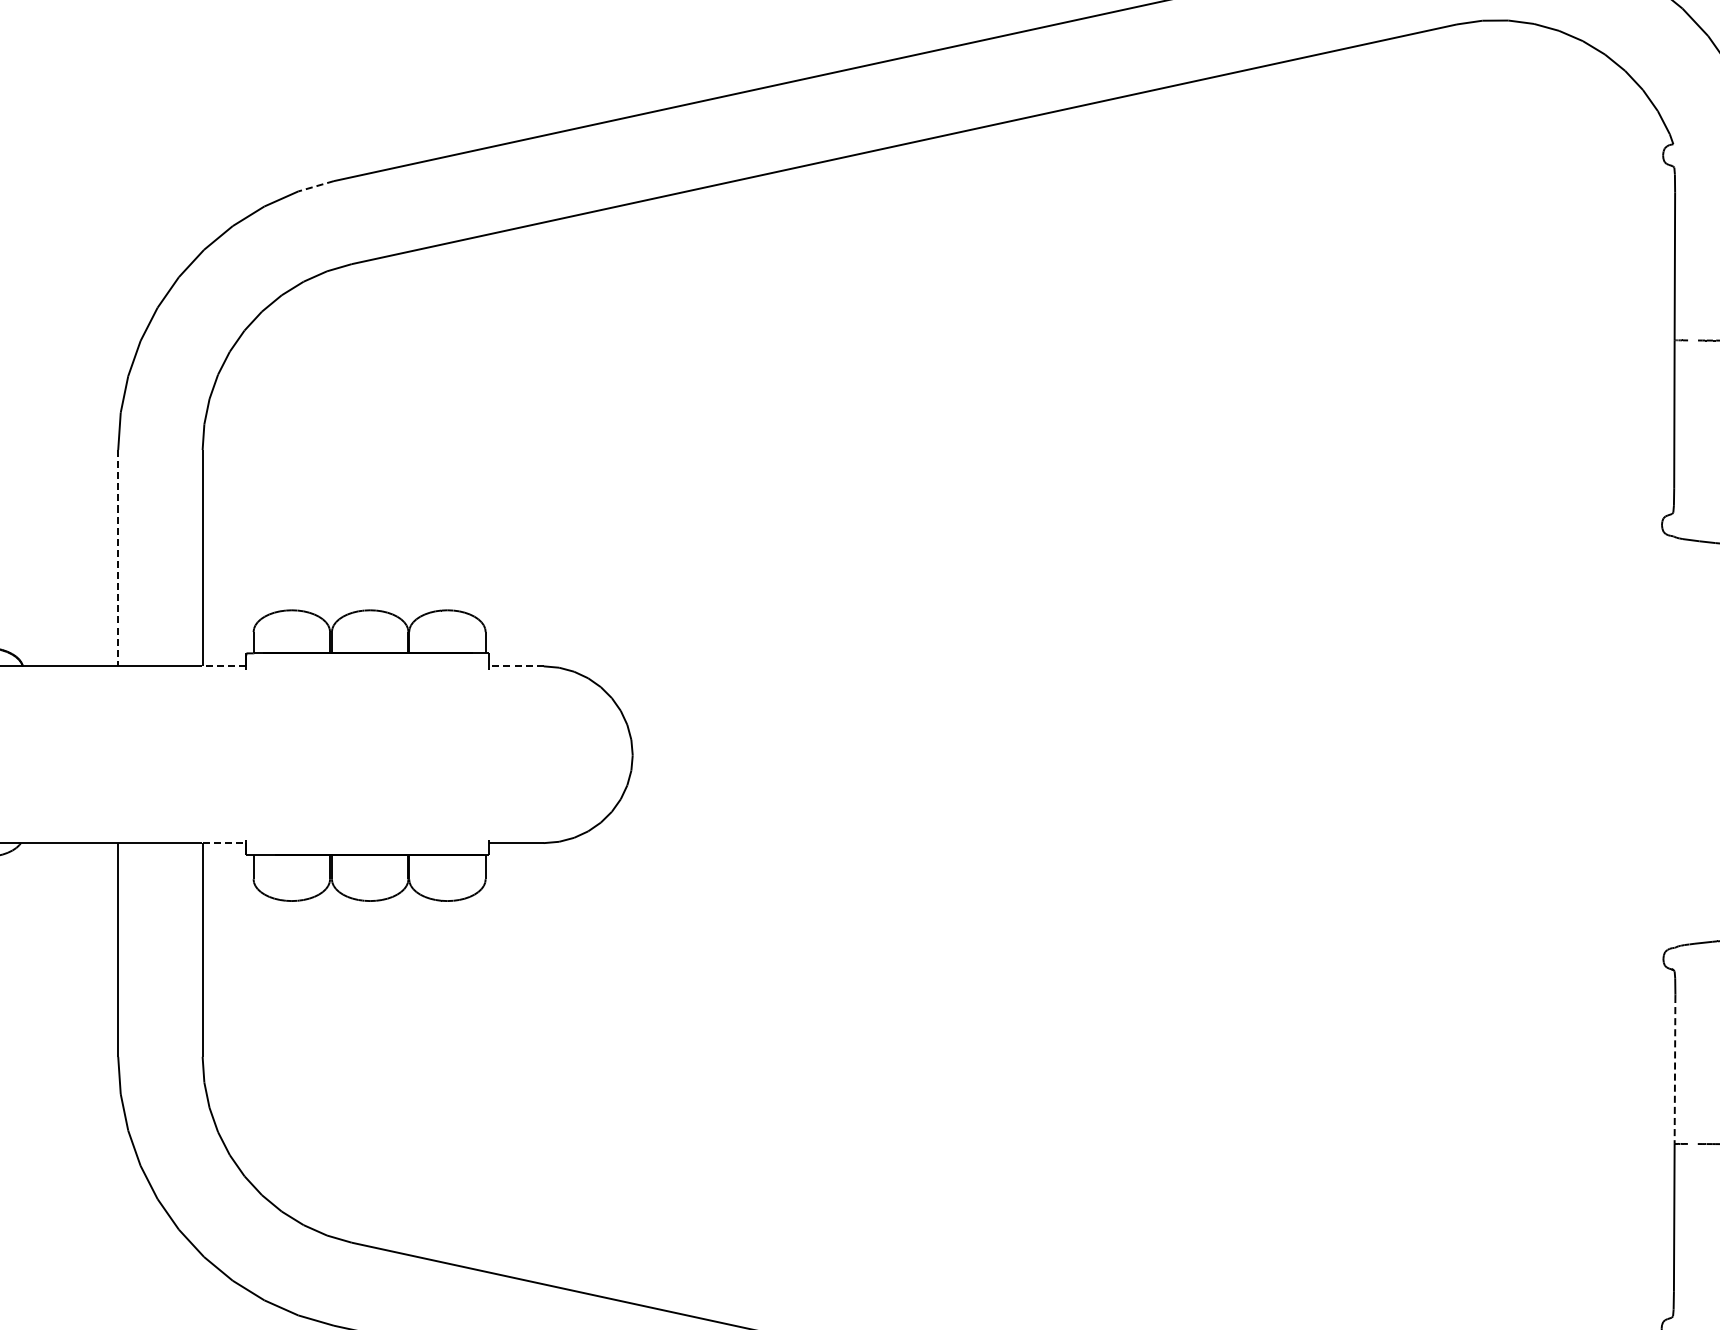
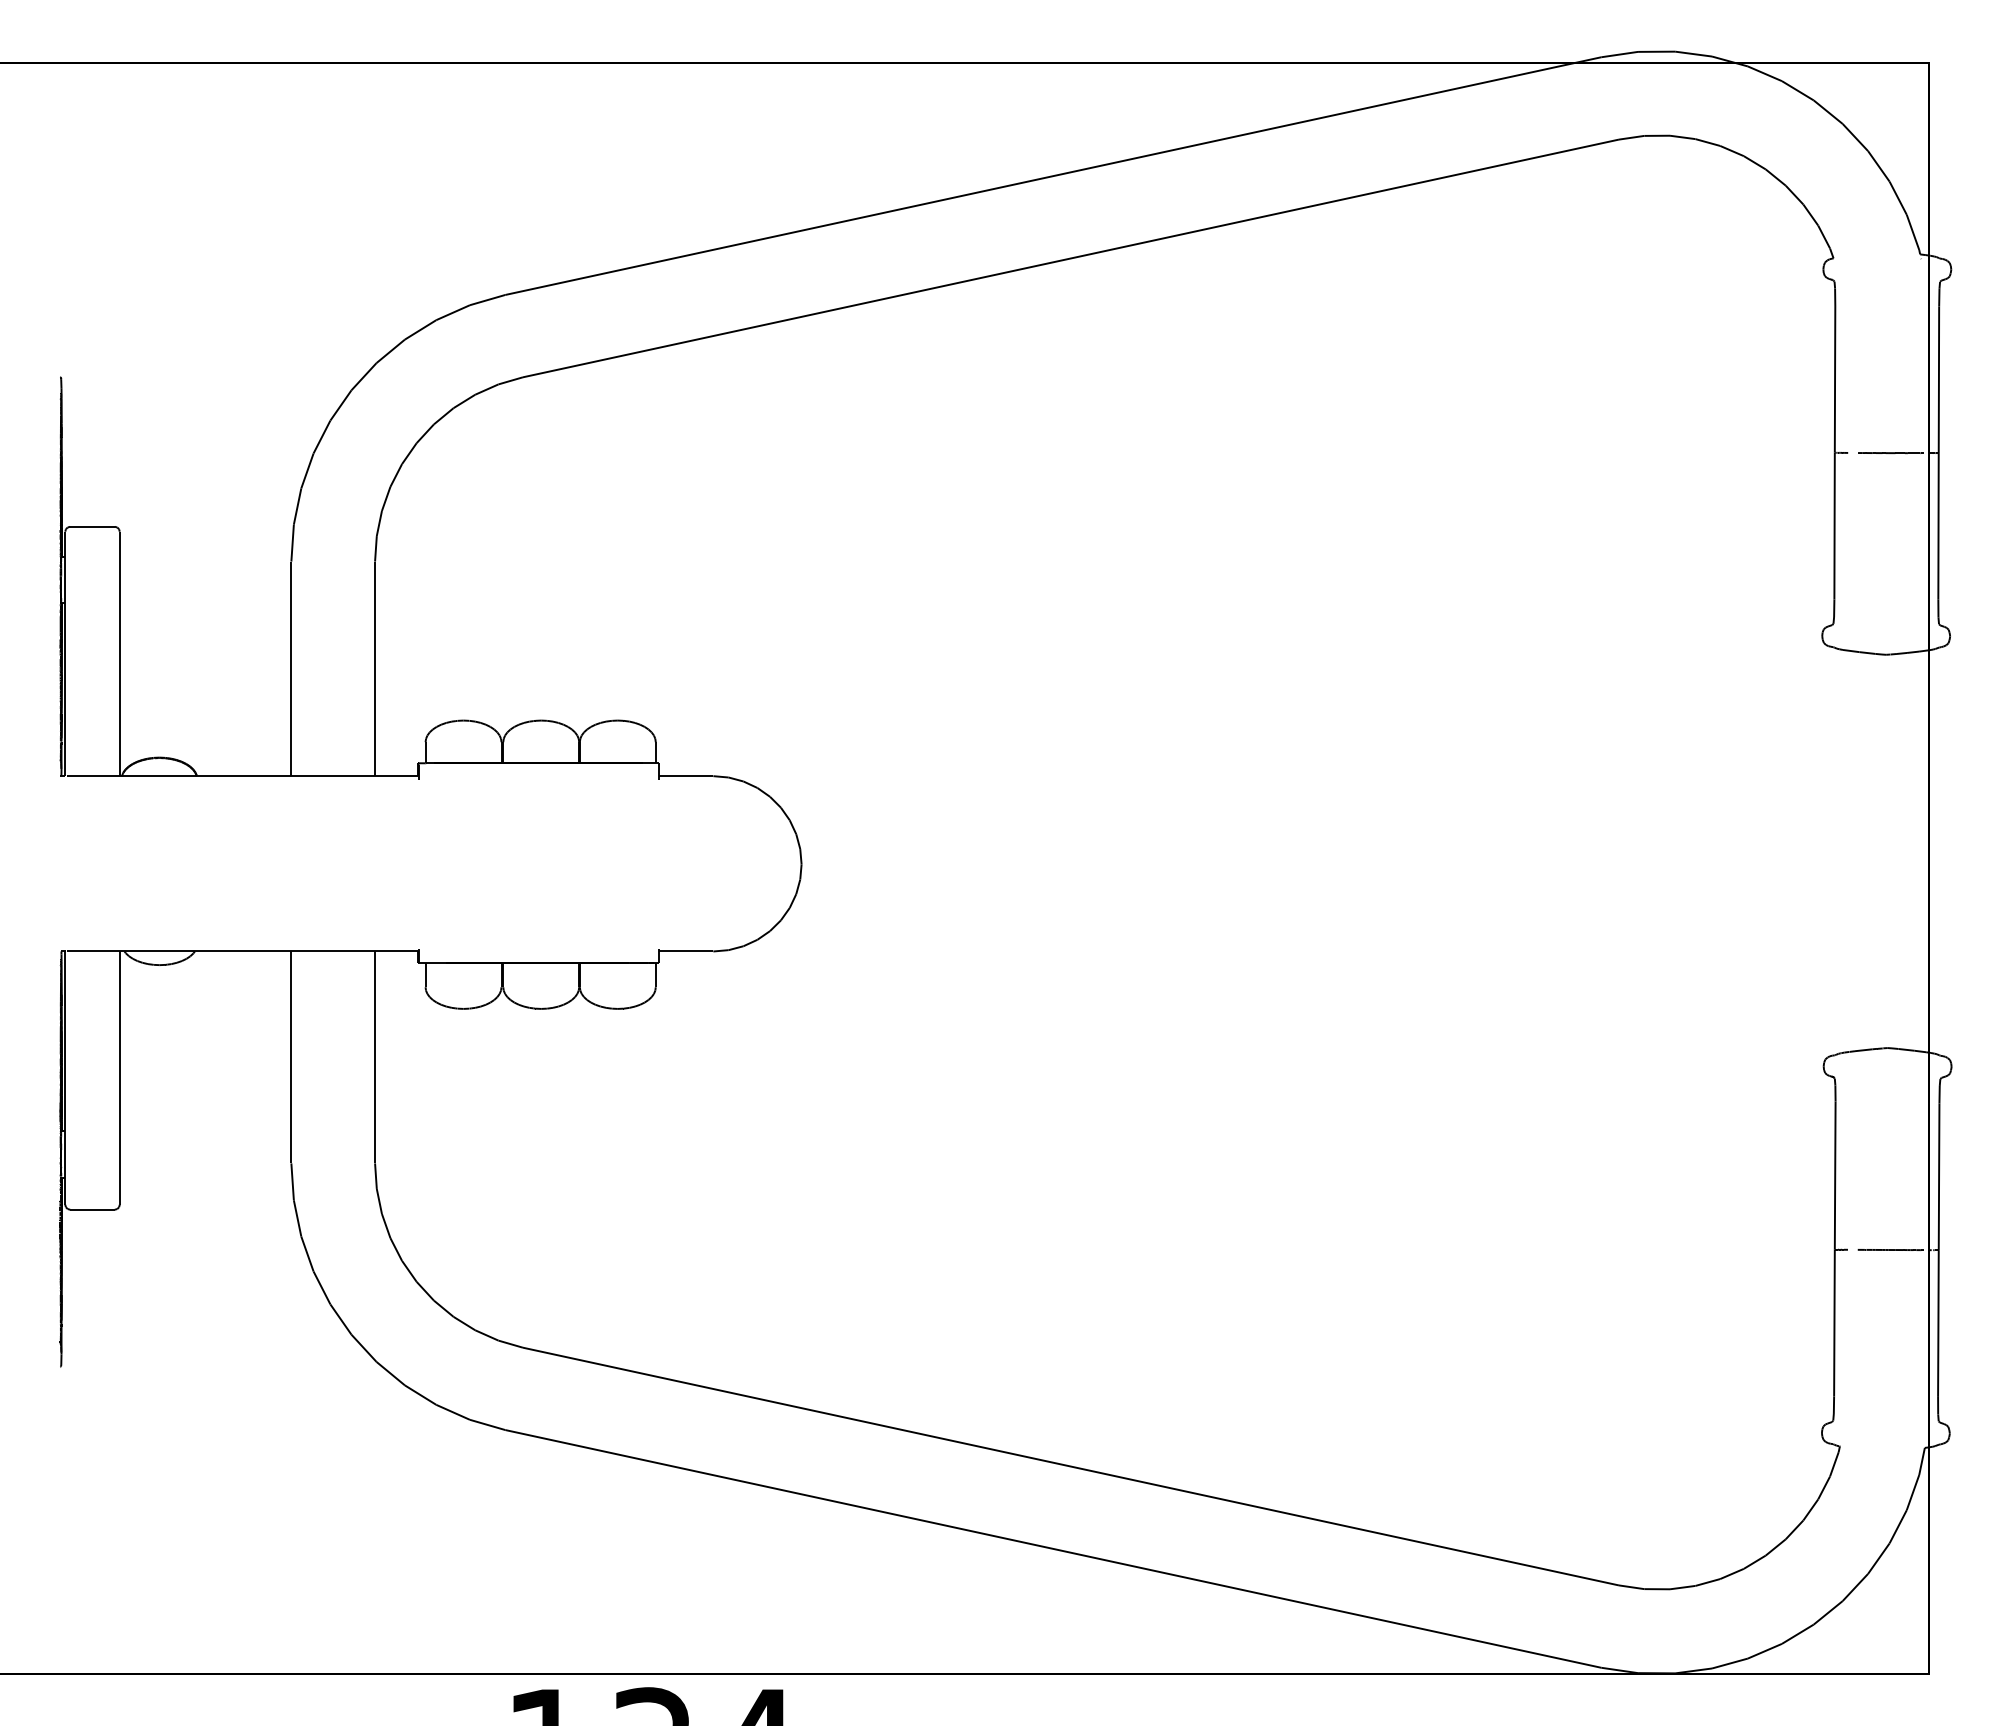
line: (315, 186) -> (487, 300), dashed -> solid
line: (118, 558) -> (291, 669), dashed -> solid
line: (224, 666) -> (396, 776), dashed -> solid
line: (516, 666) -> (686, 776), dashed -> solid
line: (224, 843) -> (396, 951), dashed -> solid
line: (1675, 1070) -> (1835, 1176), dashed -> solid

